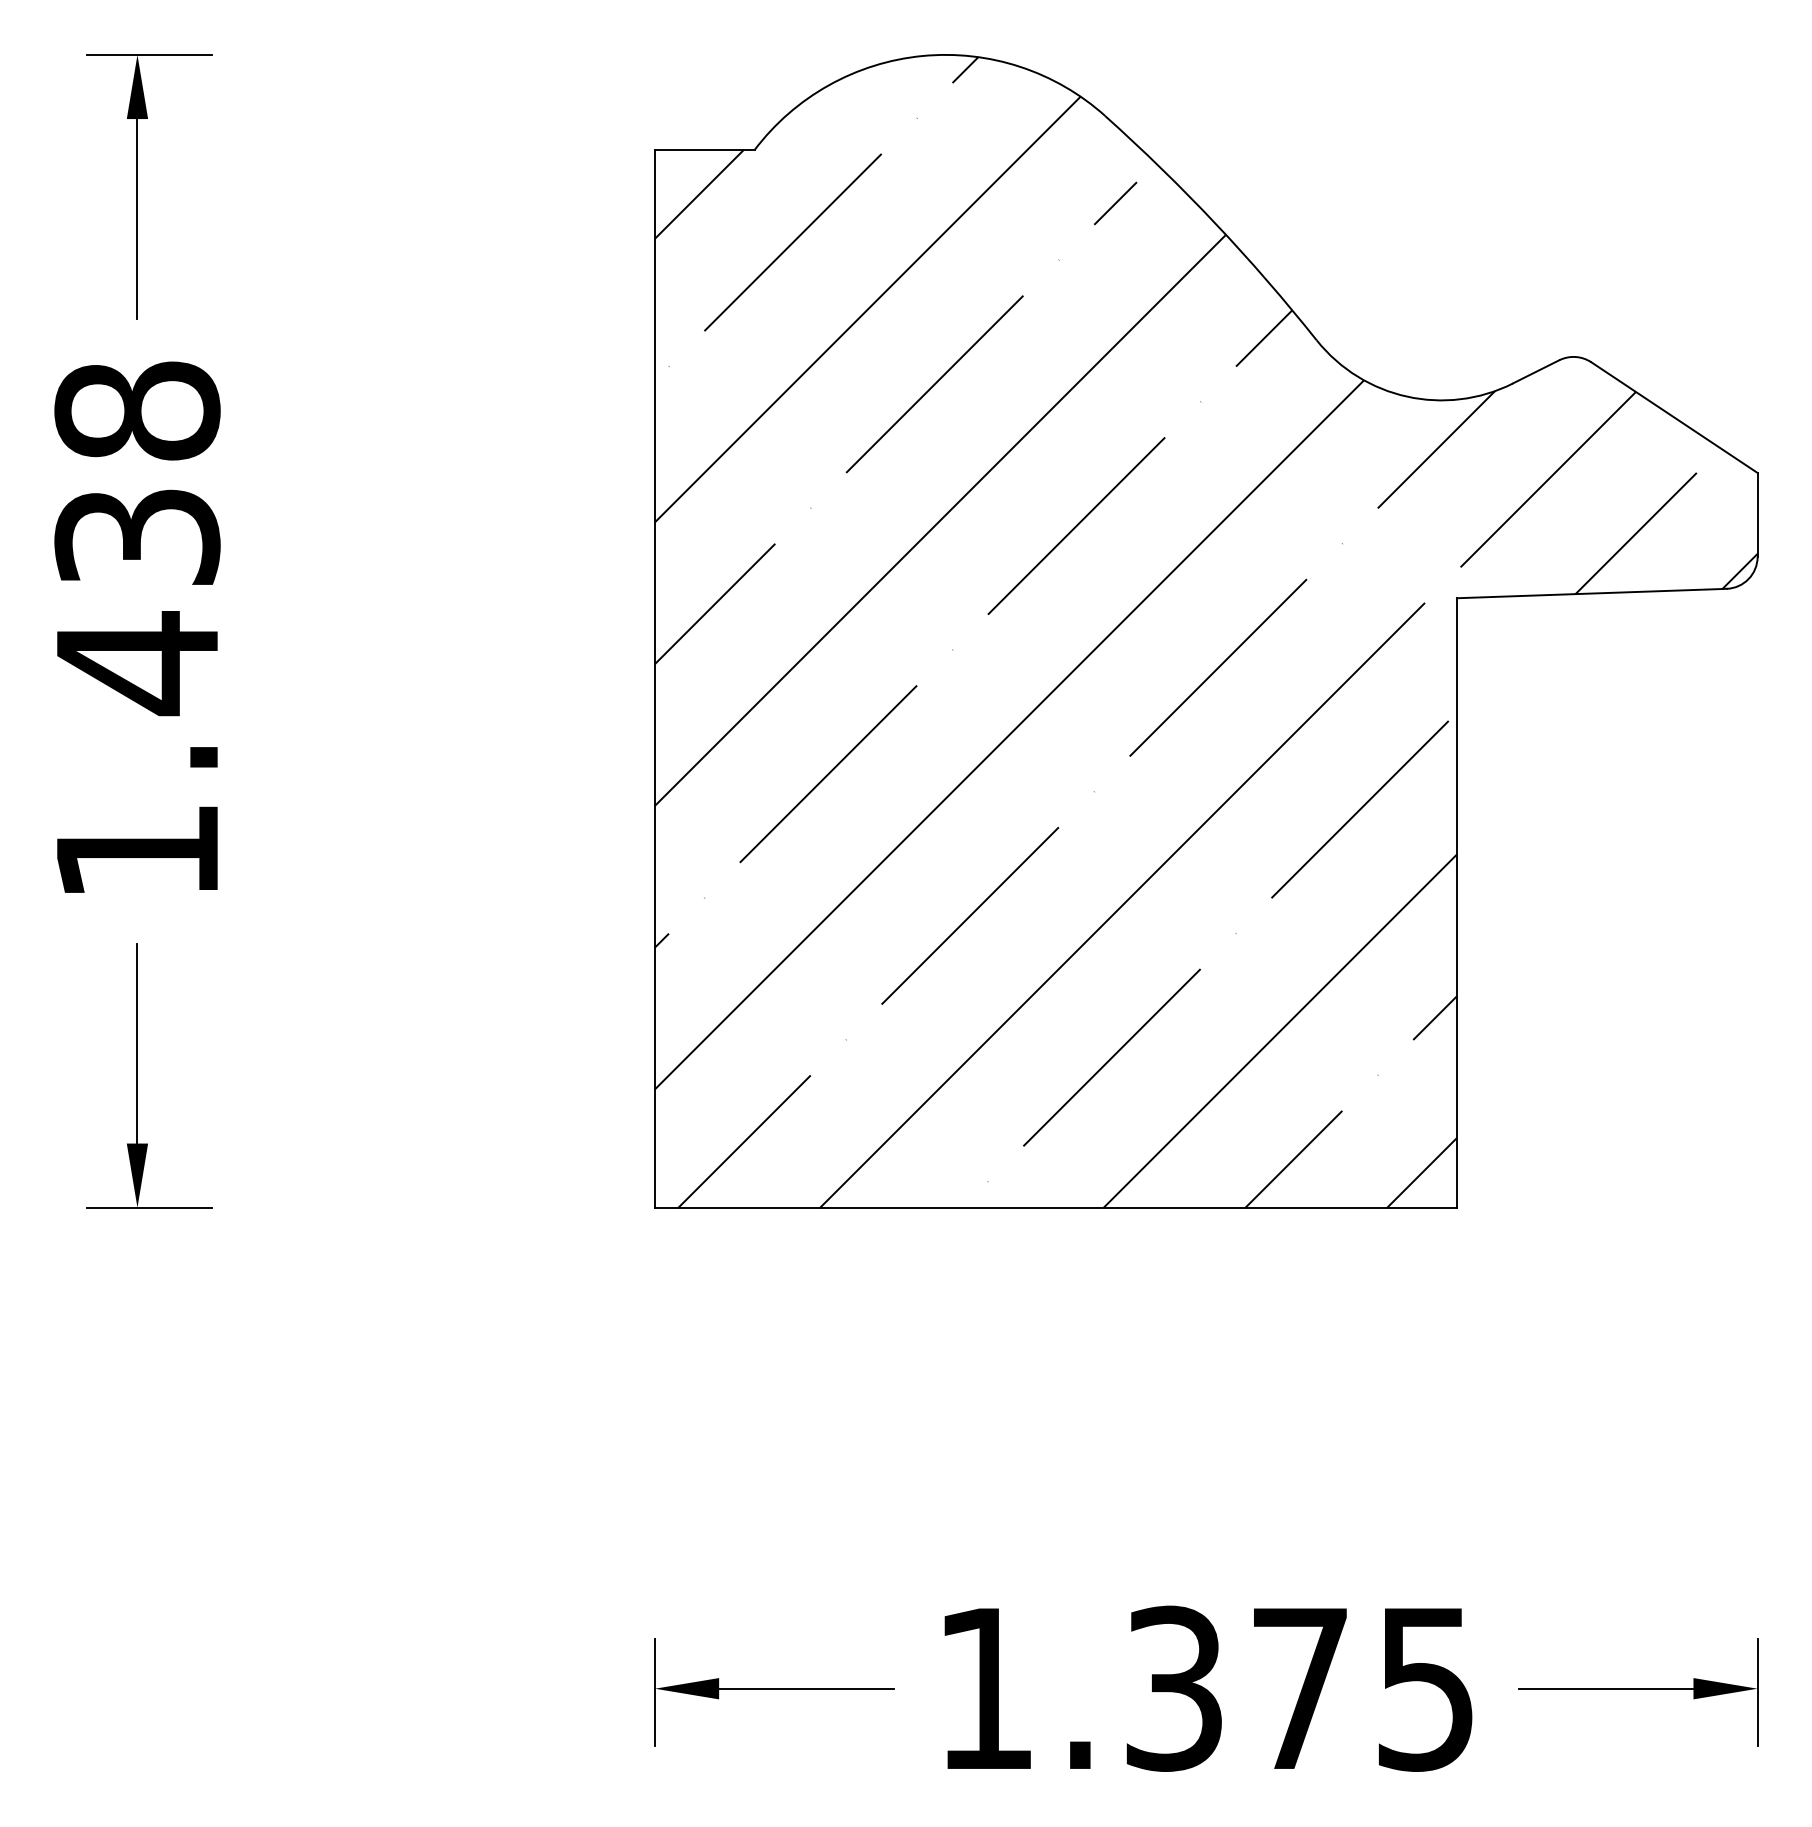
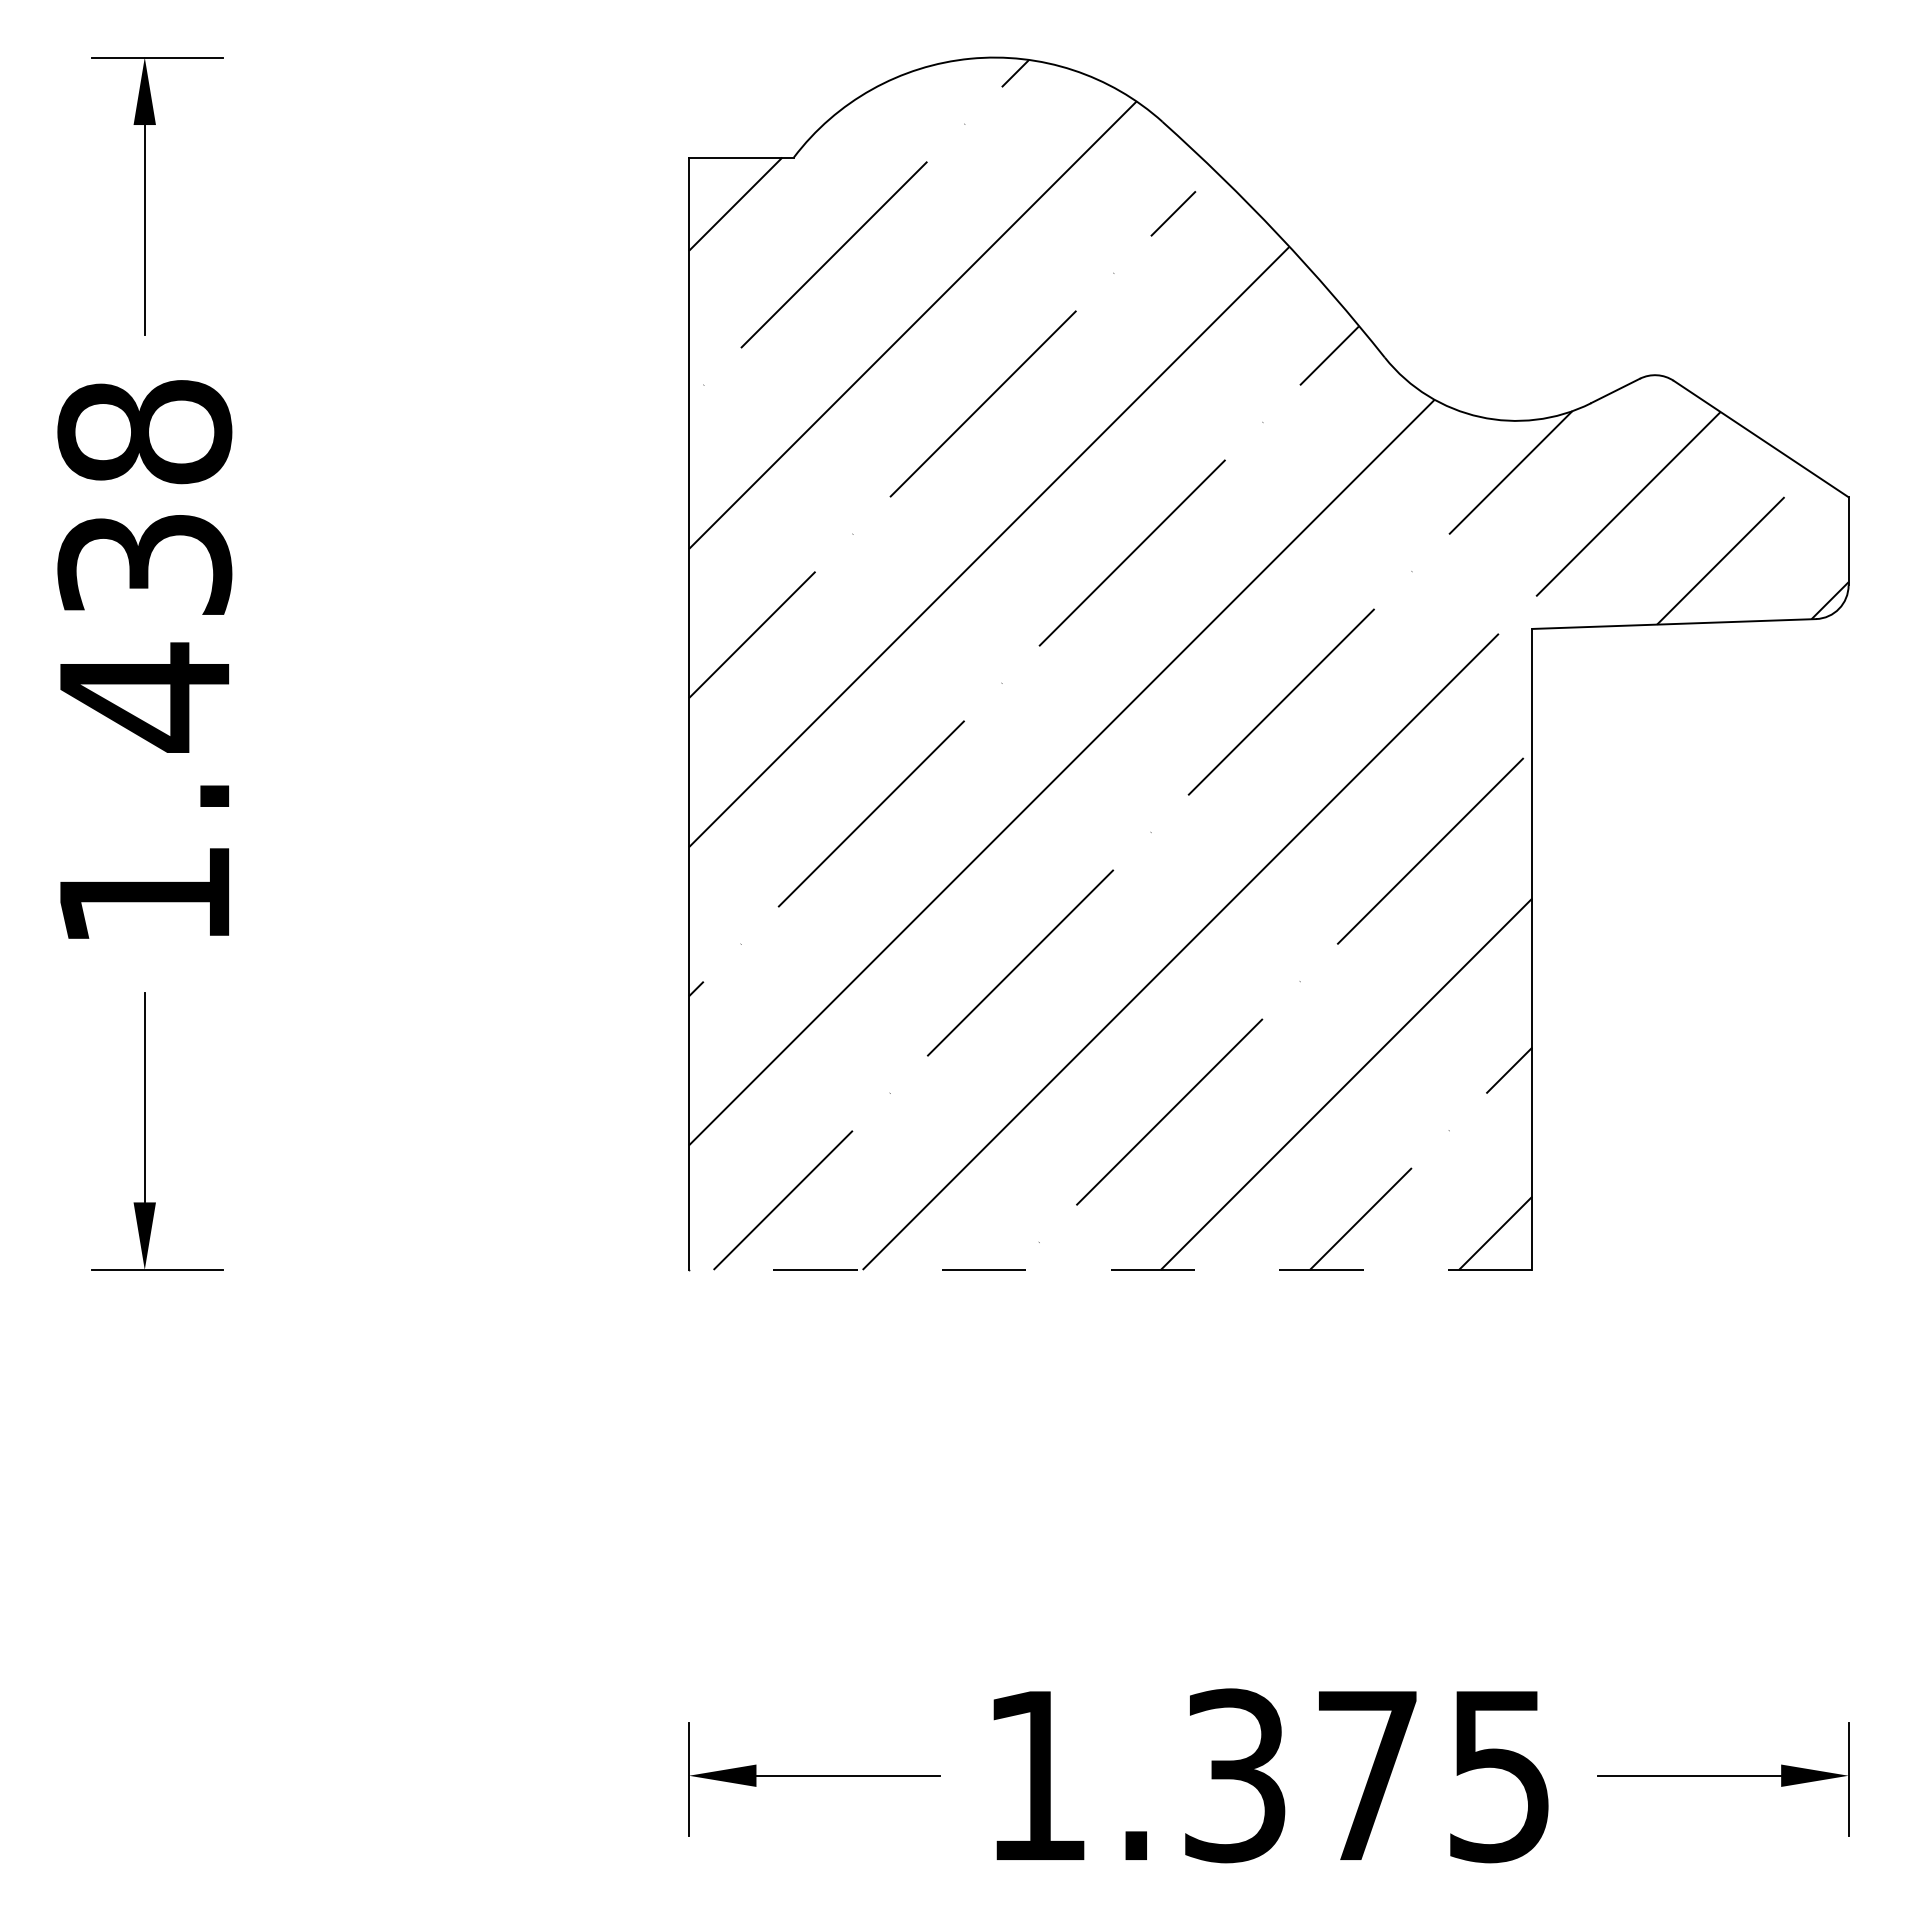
line: (1055, 1207) -> (1110, 1269), solid -> dashed

